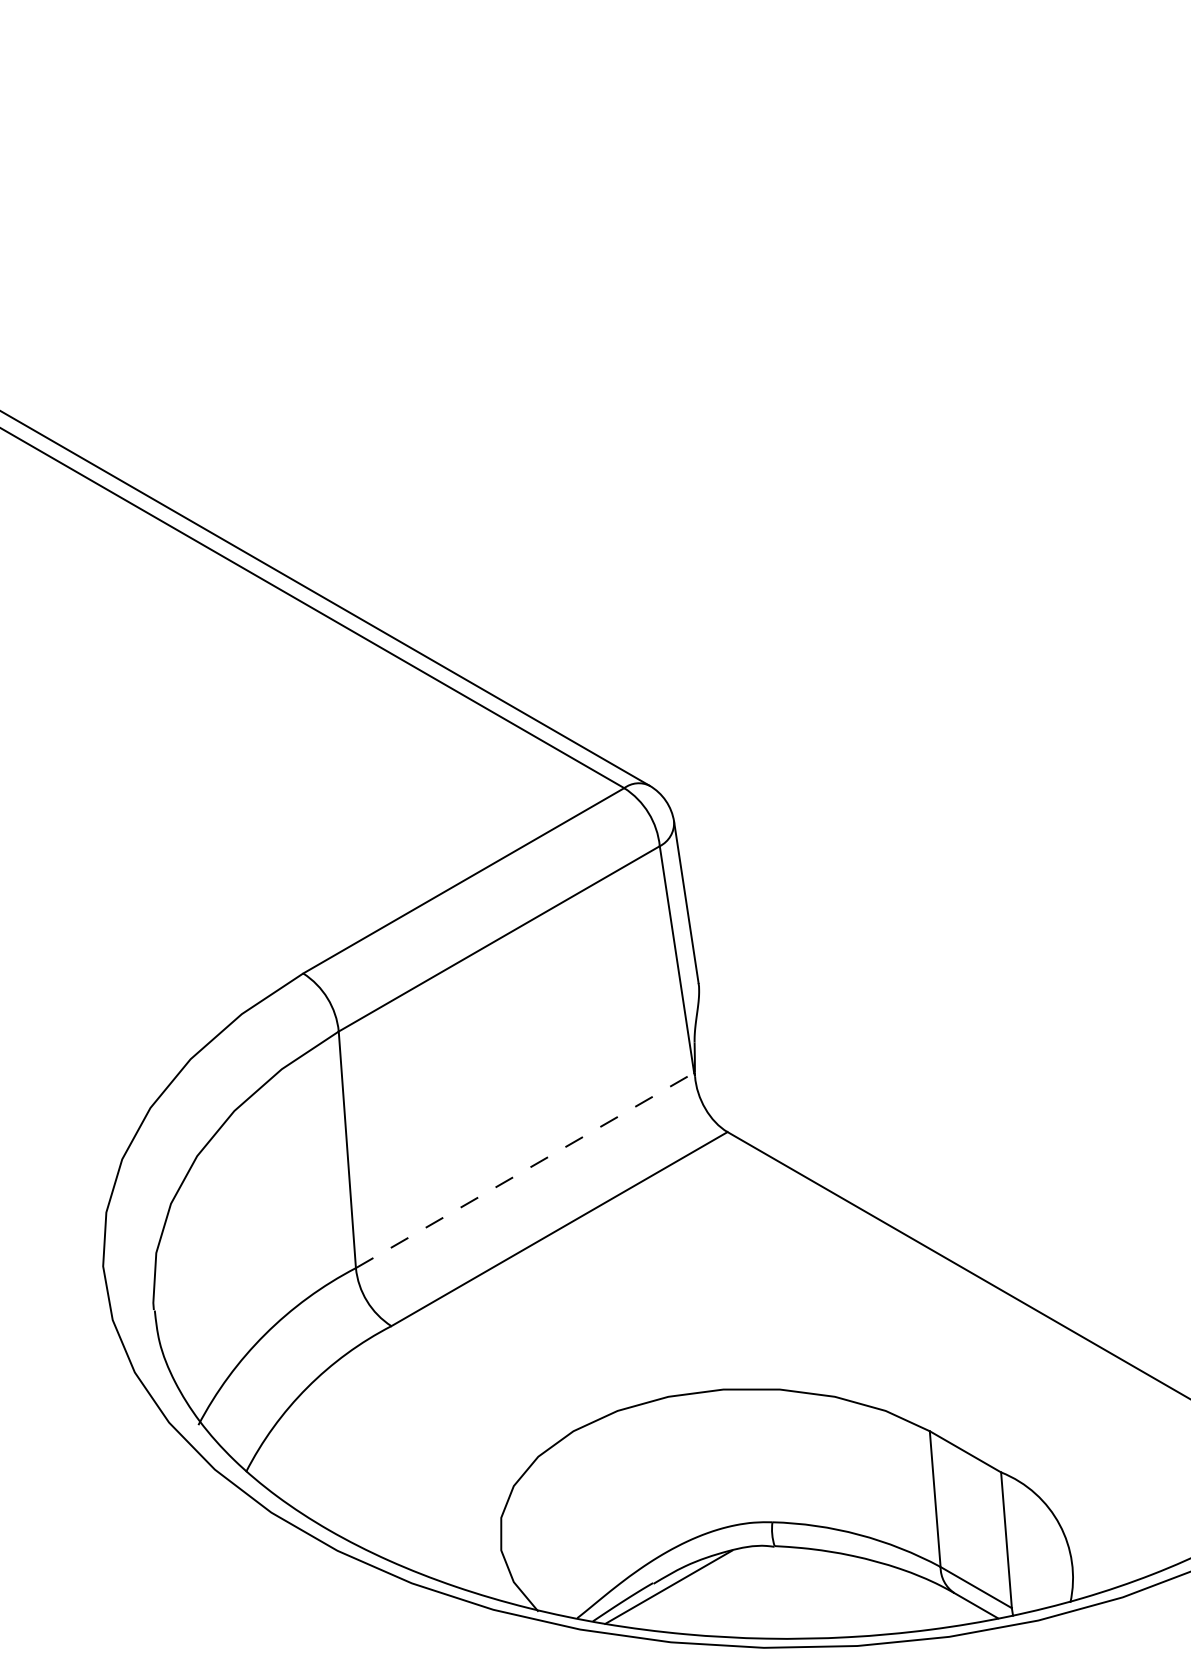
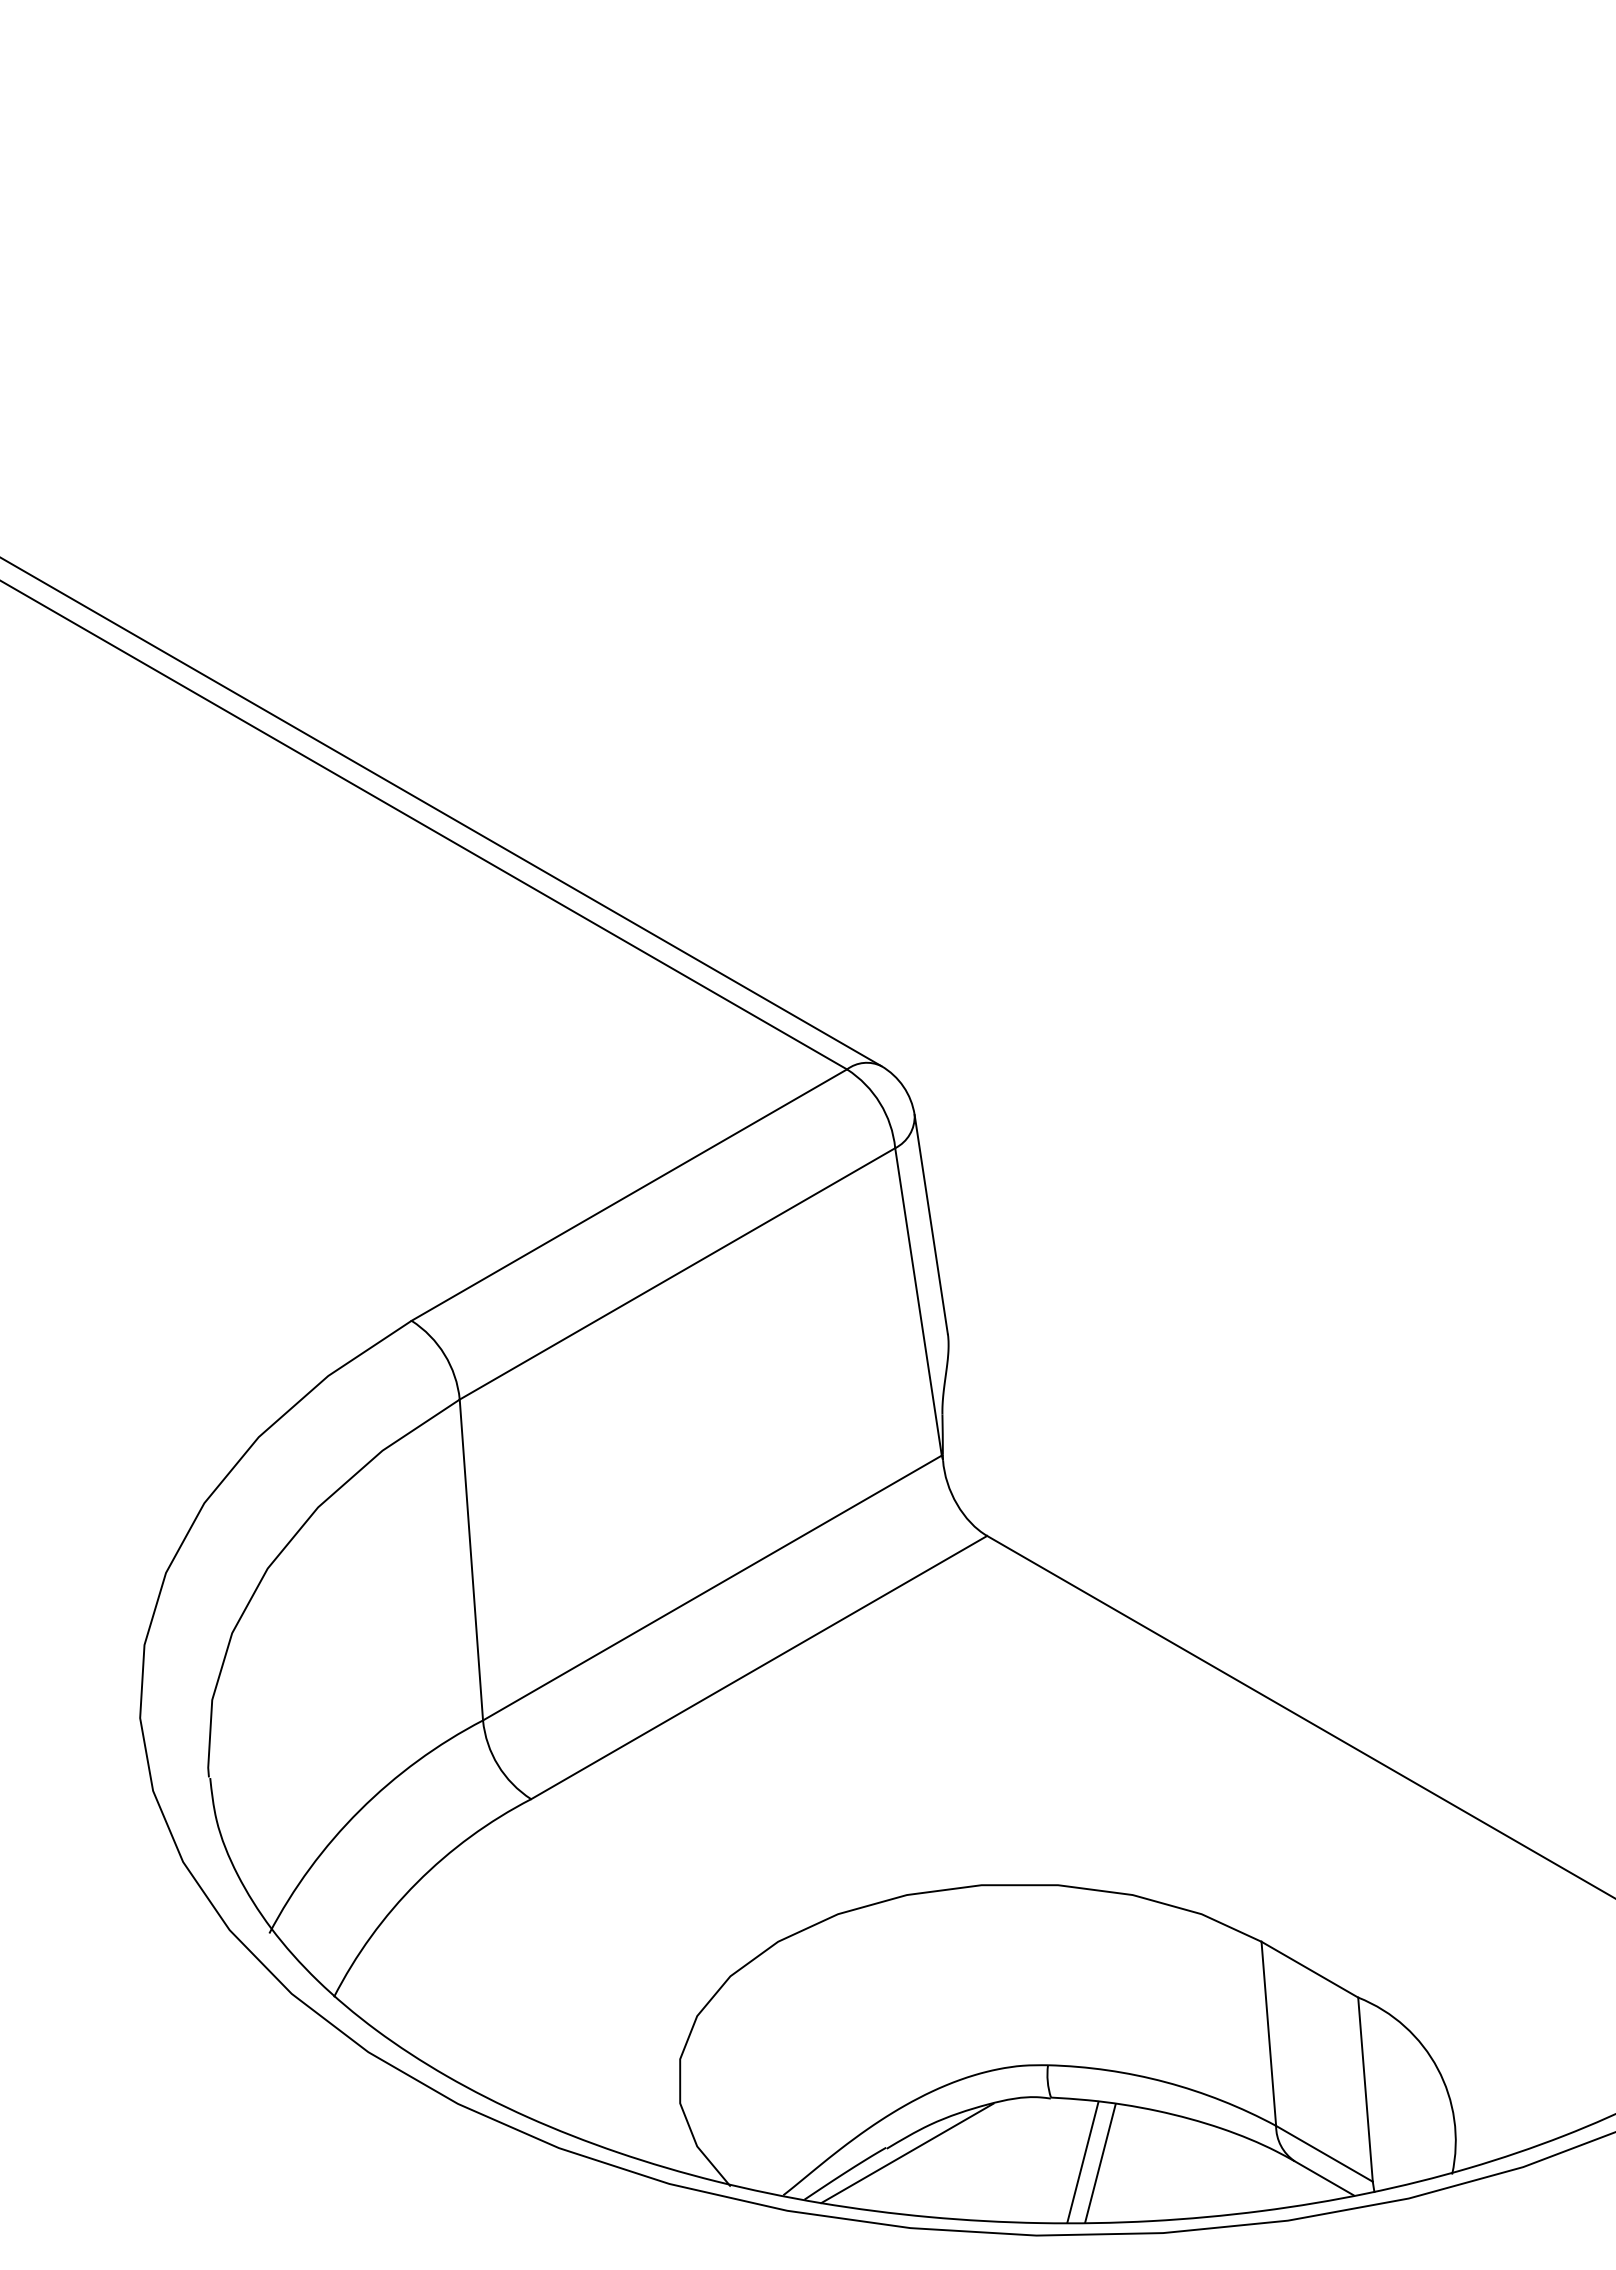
line: (525, 1170) -> (712, 1588), dashed -> solid
line: (797, 1593) -> (1082, 2161), added
line: (811, 1594) -> (1100, 2163), added

